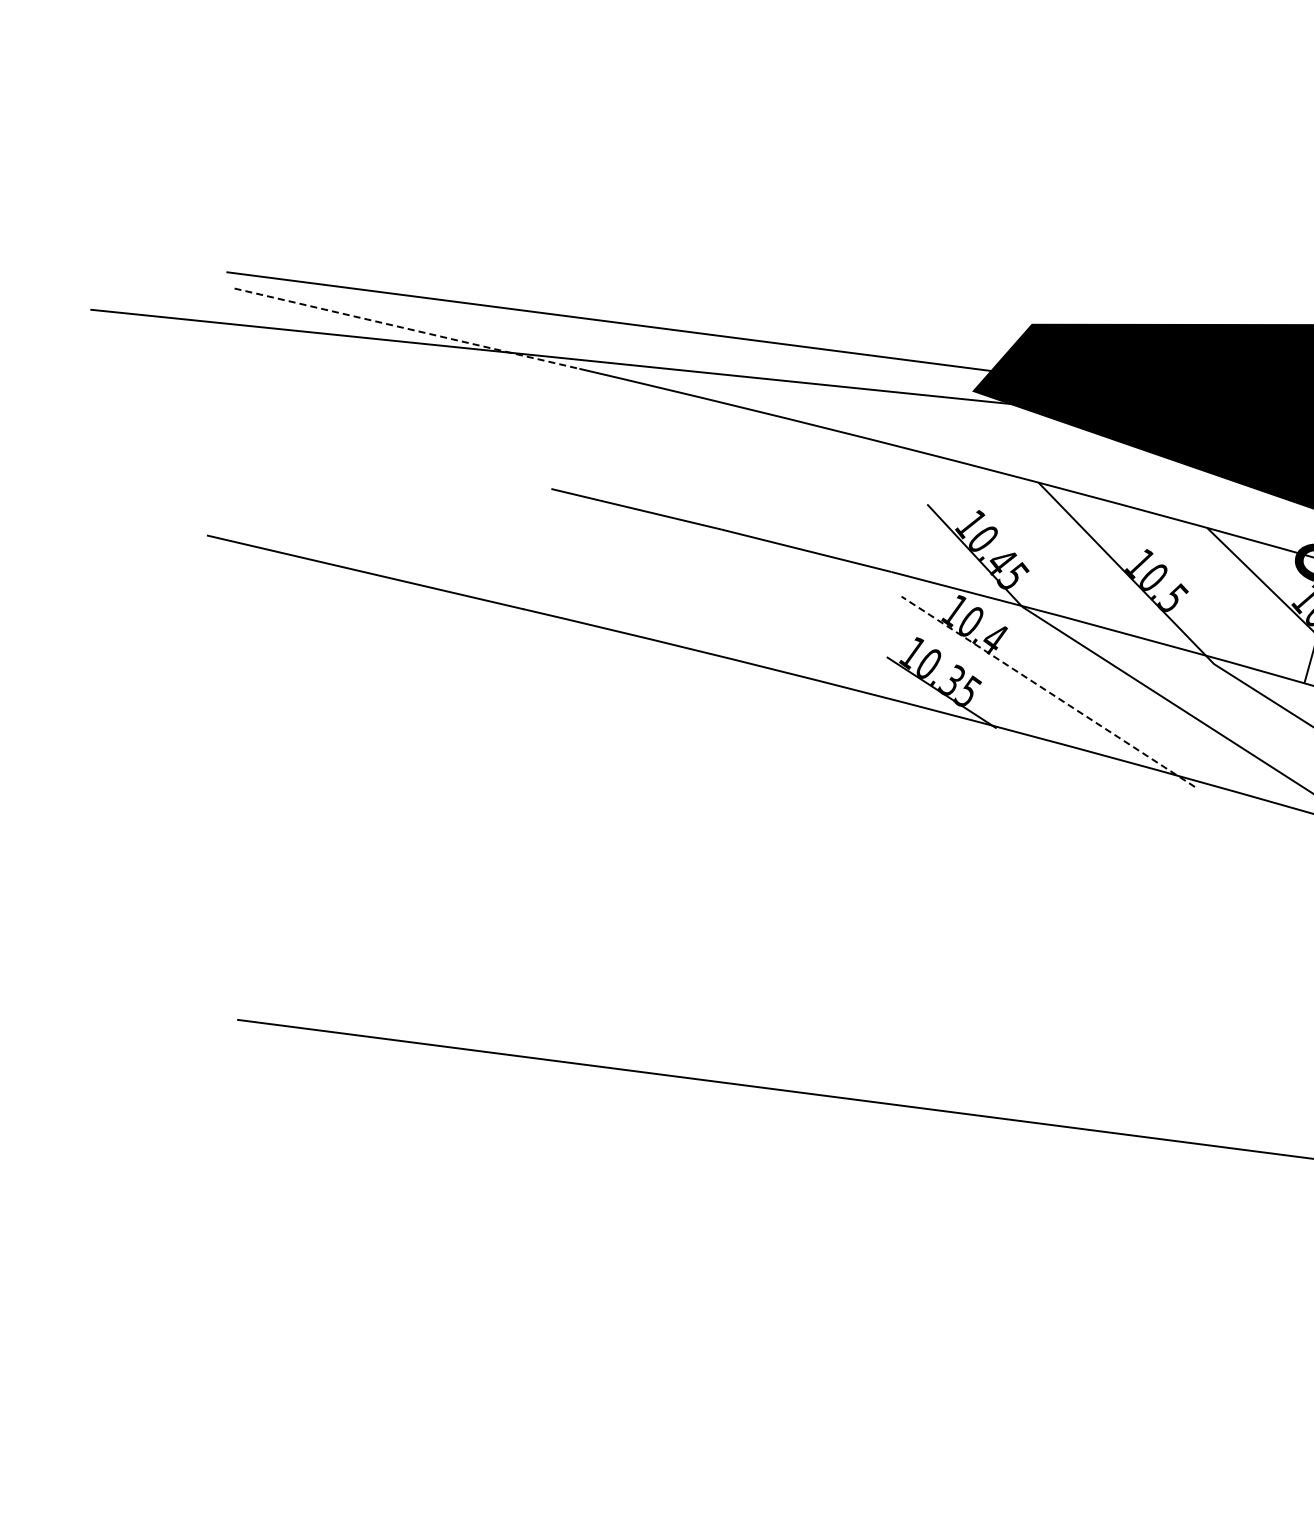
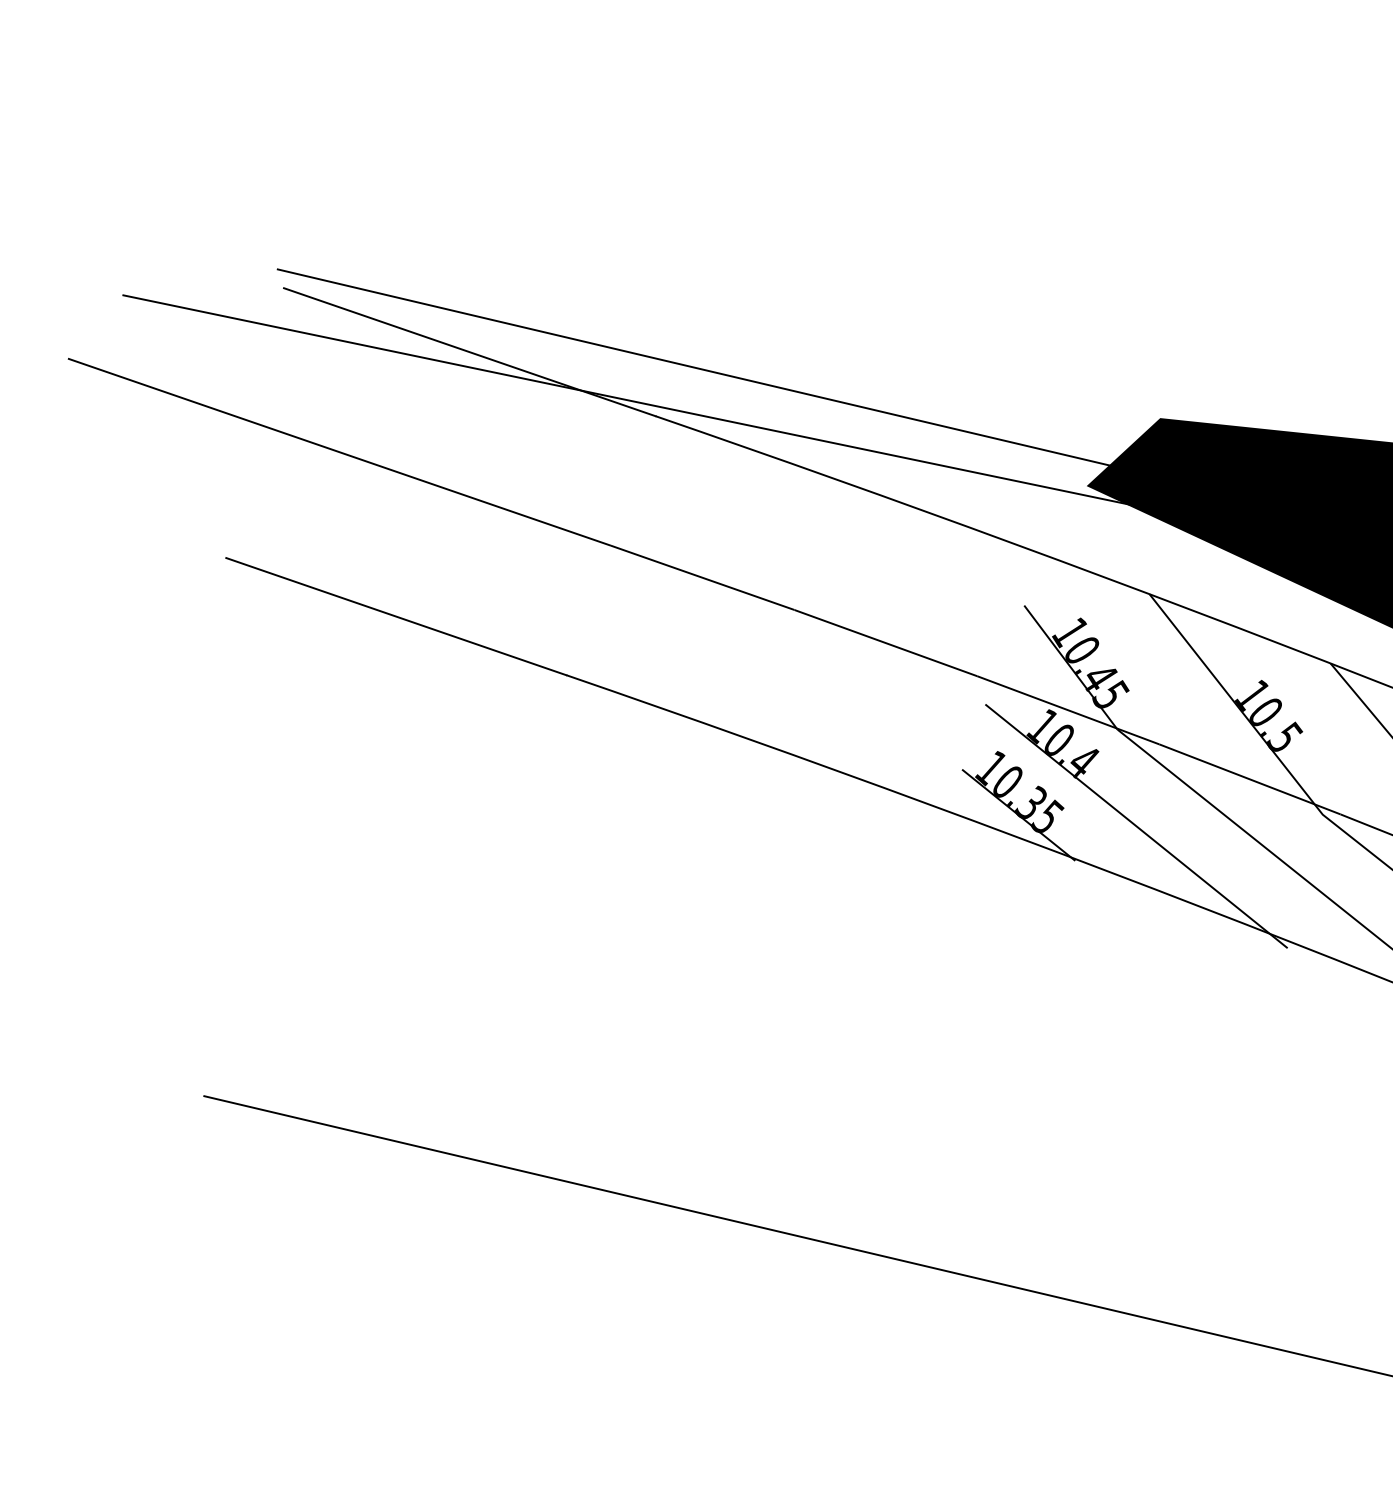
line: (407, 328) -> (470, 352), dashed -> solid
line: (299, 430) -> (339, 452), added
line: (1048, 691) -> (1136, 826), dashed -> solid

